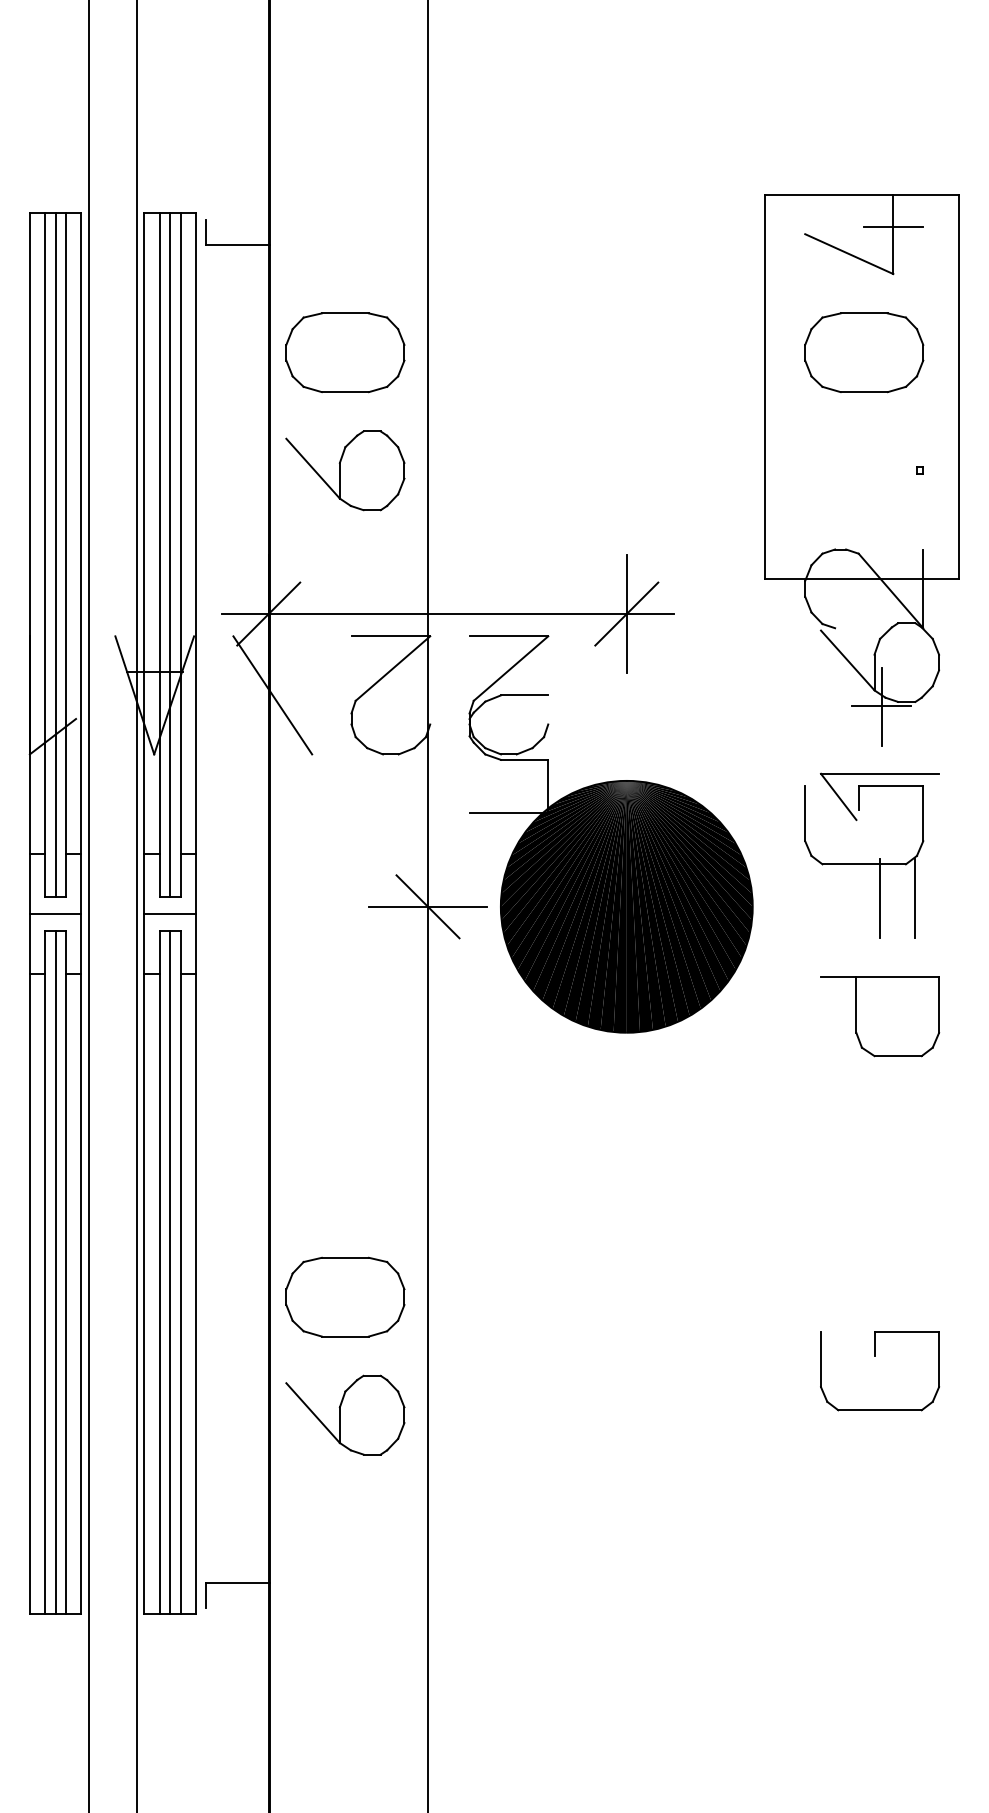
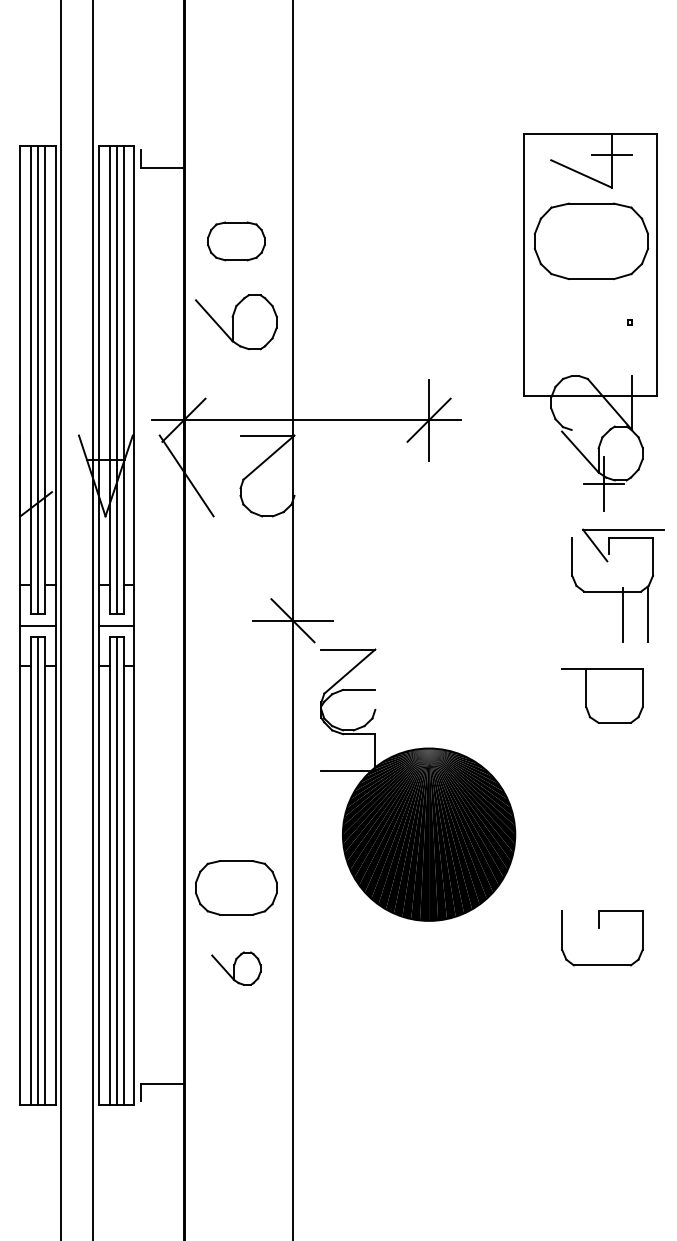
part: (345, 352) -> (236, 241), size x0.7
part: (864, 352) -> (591, 241), size x1.4
part: (611, 833) -> (418, 784), moved
part: (871, 855) -> (617, 585), moved
part: (345, 1414) -> (236, 968), size x0.6

